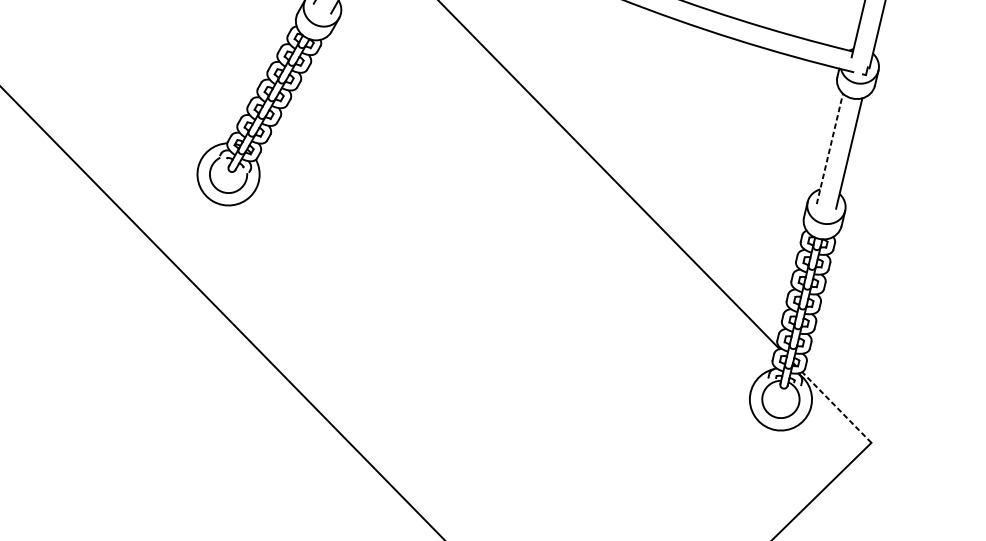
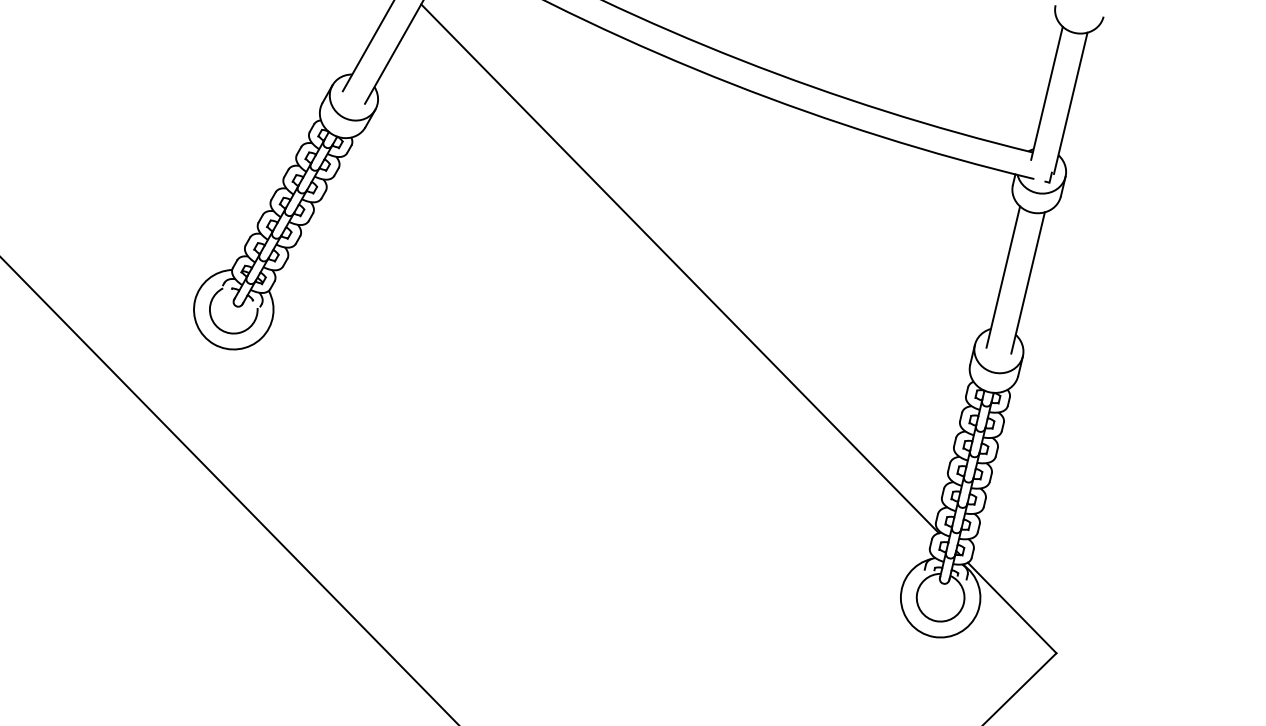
line: (830, 149) -> (1003, 277), dashed -> solid
line: (836, 407) -> (1011, 607), dashed -> solid

